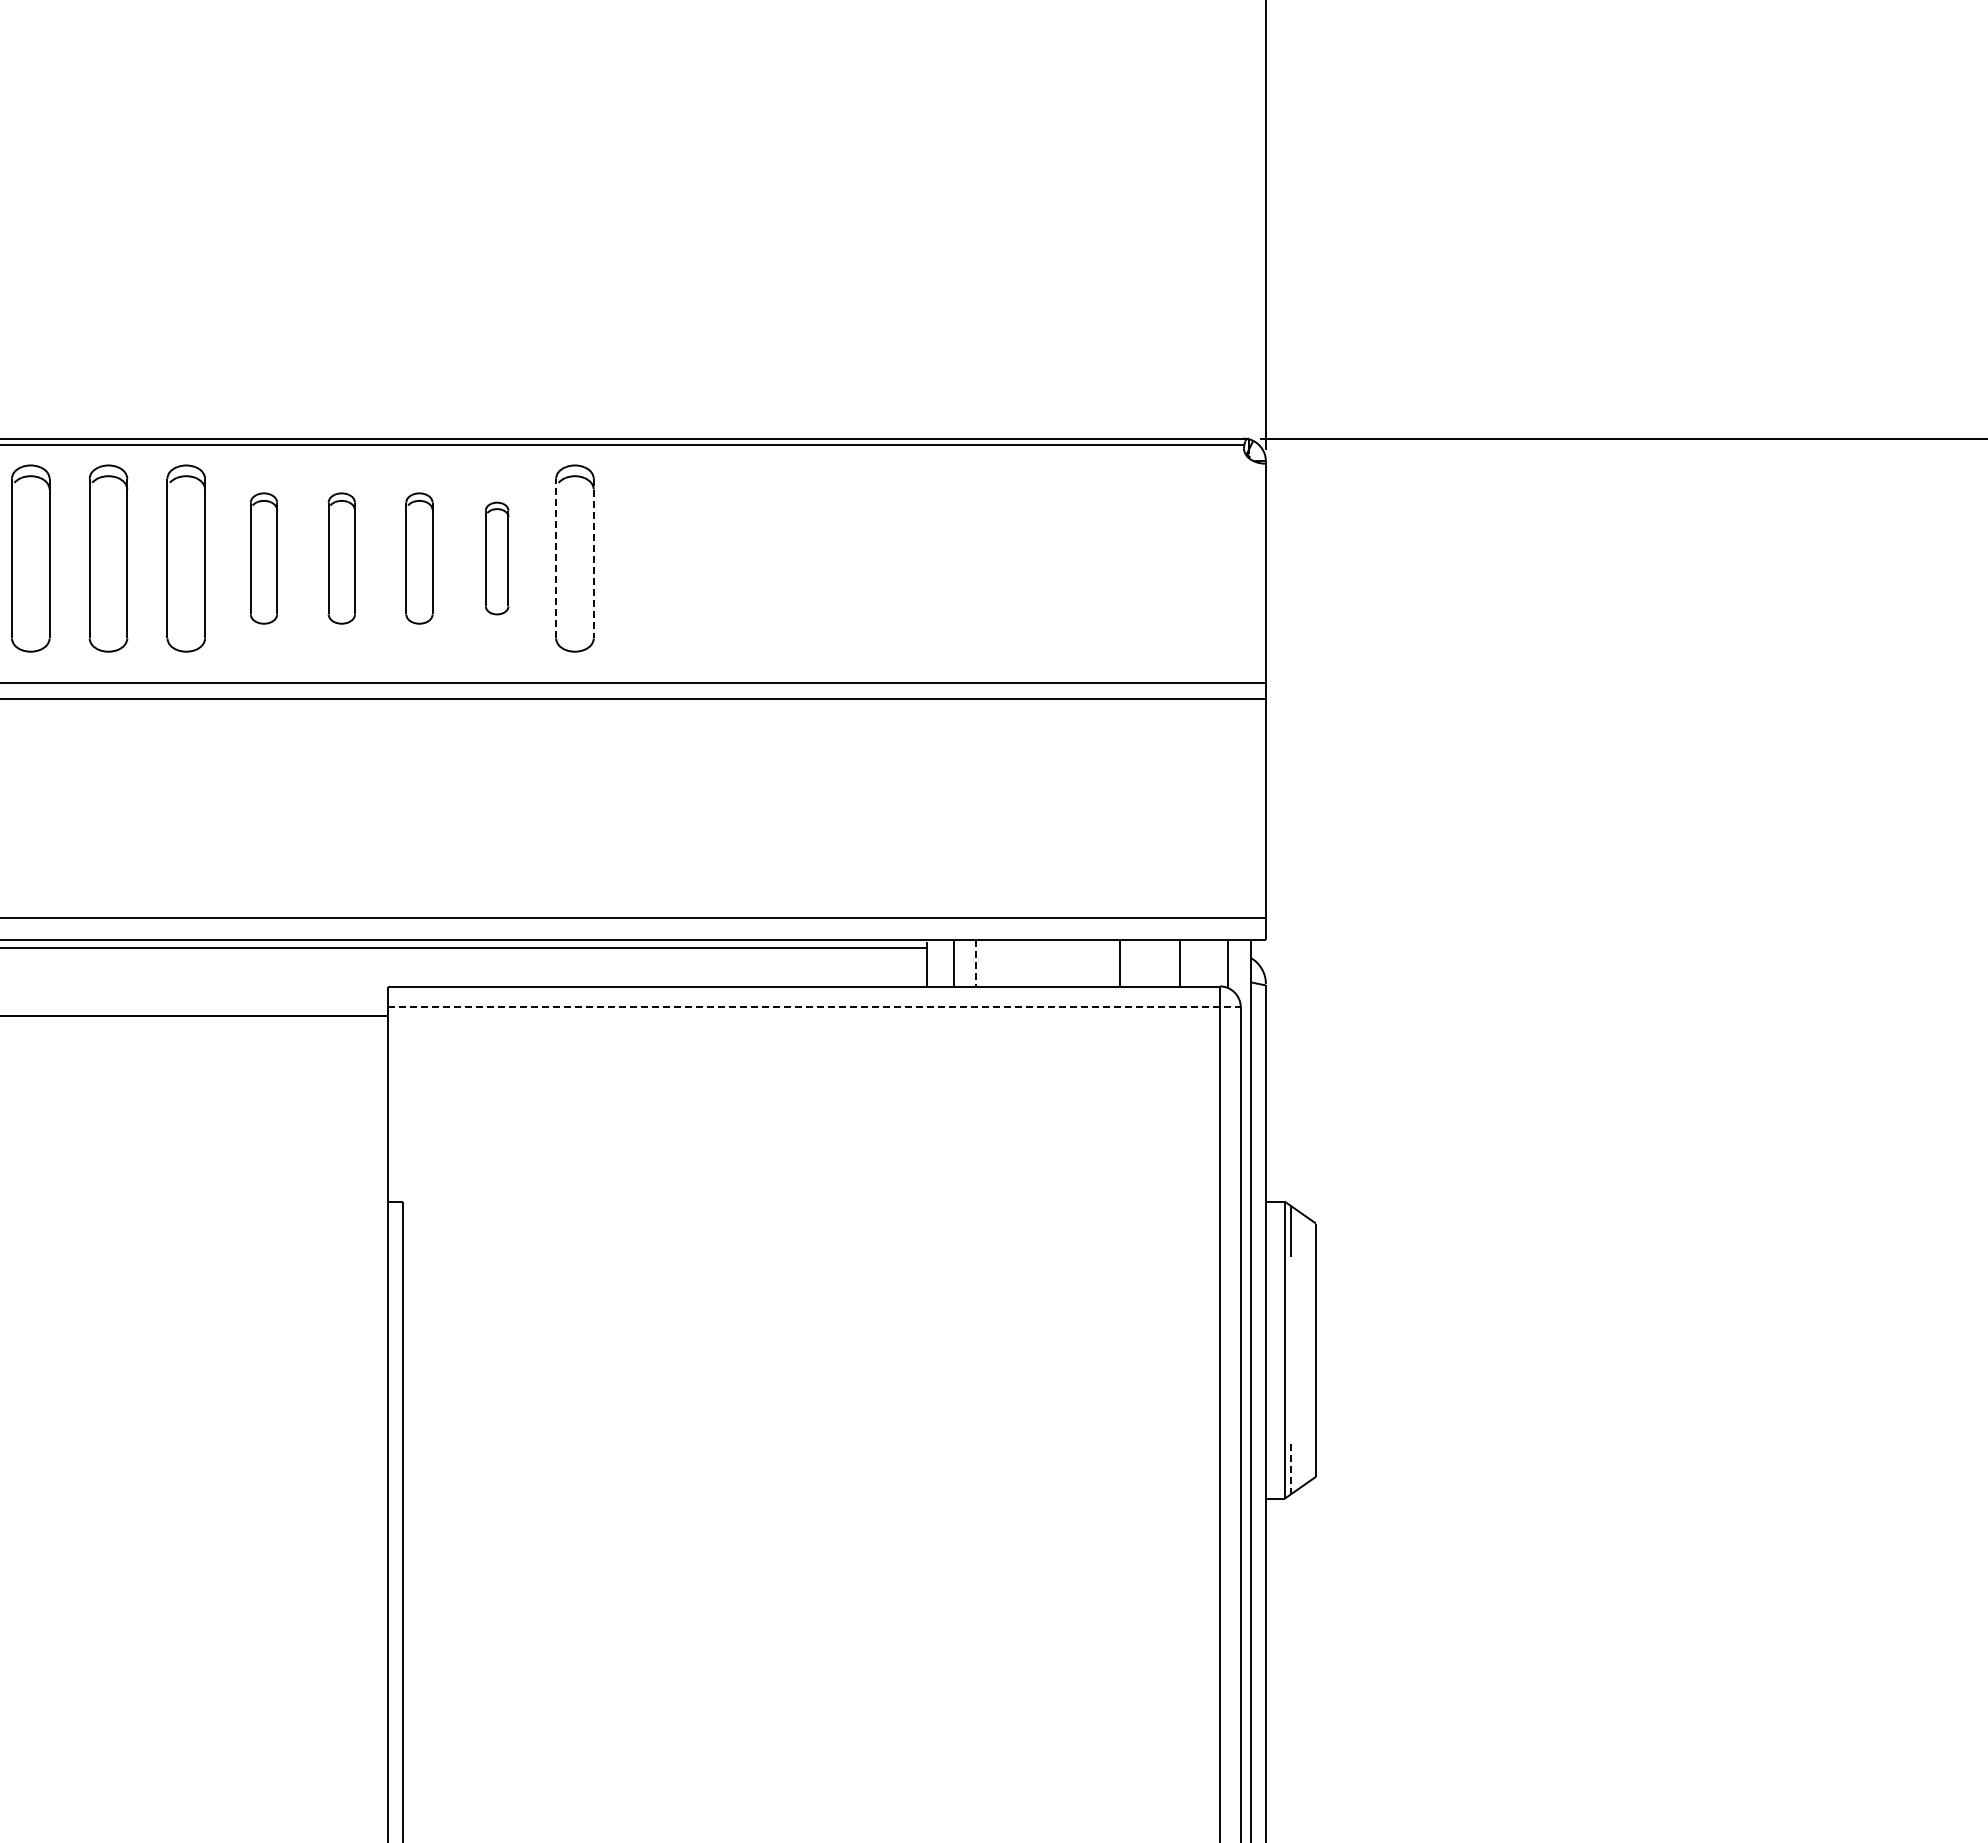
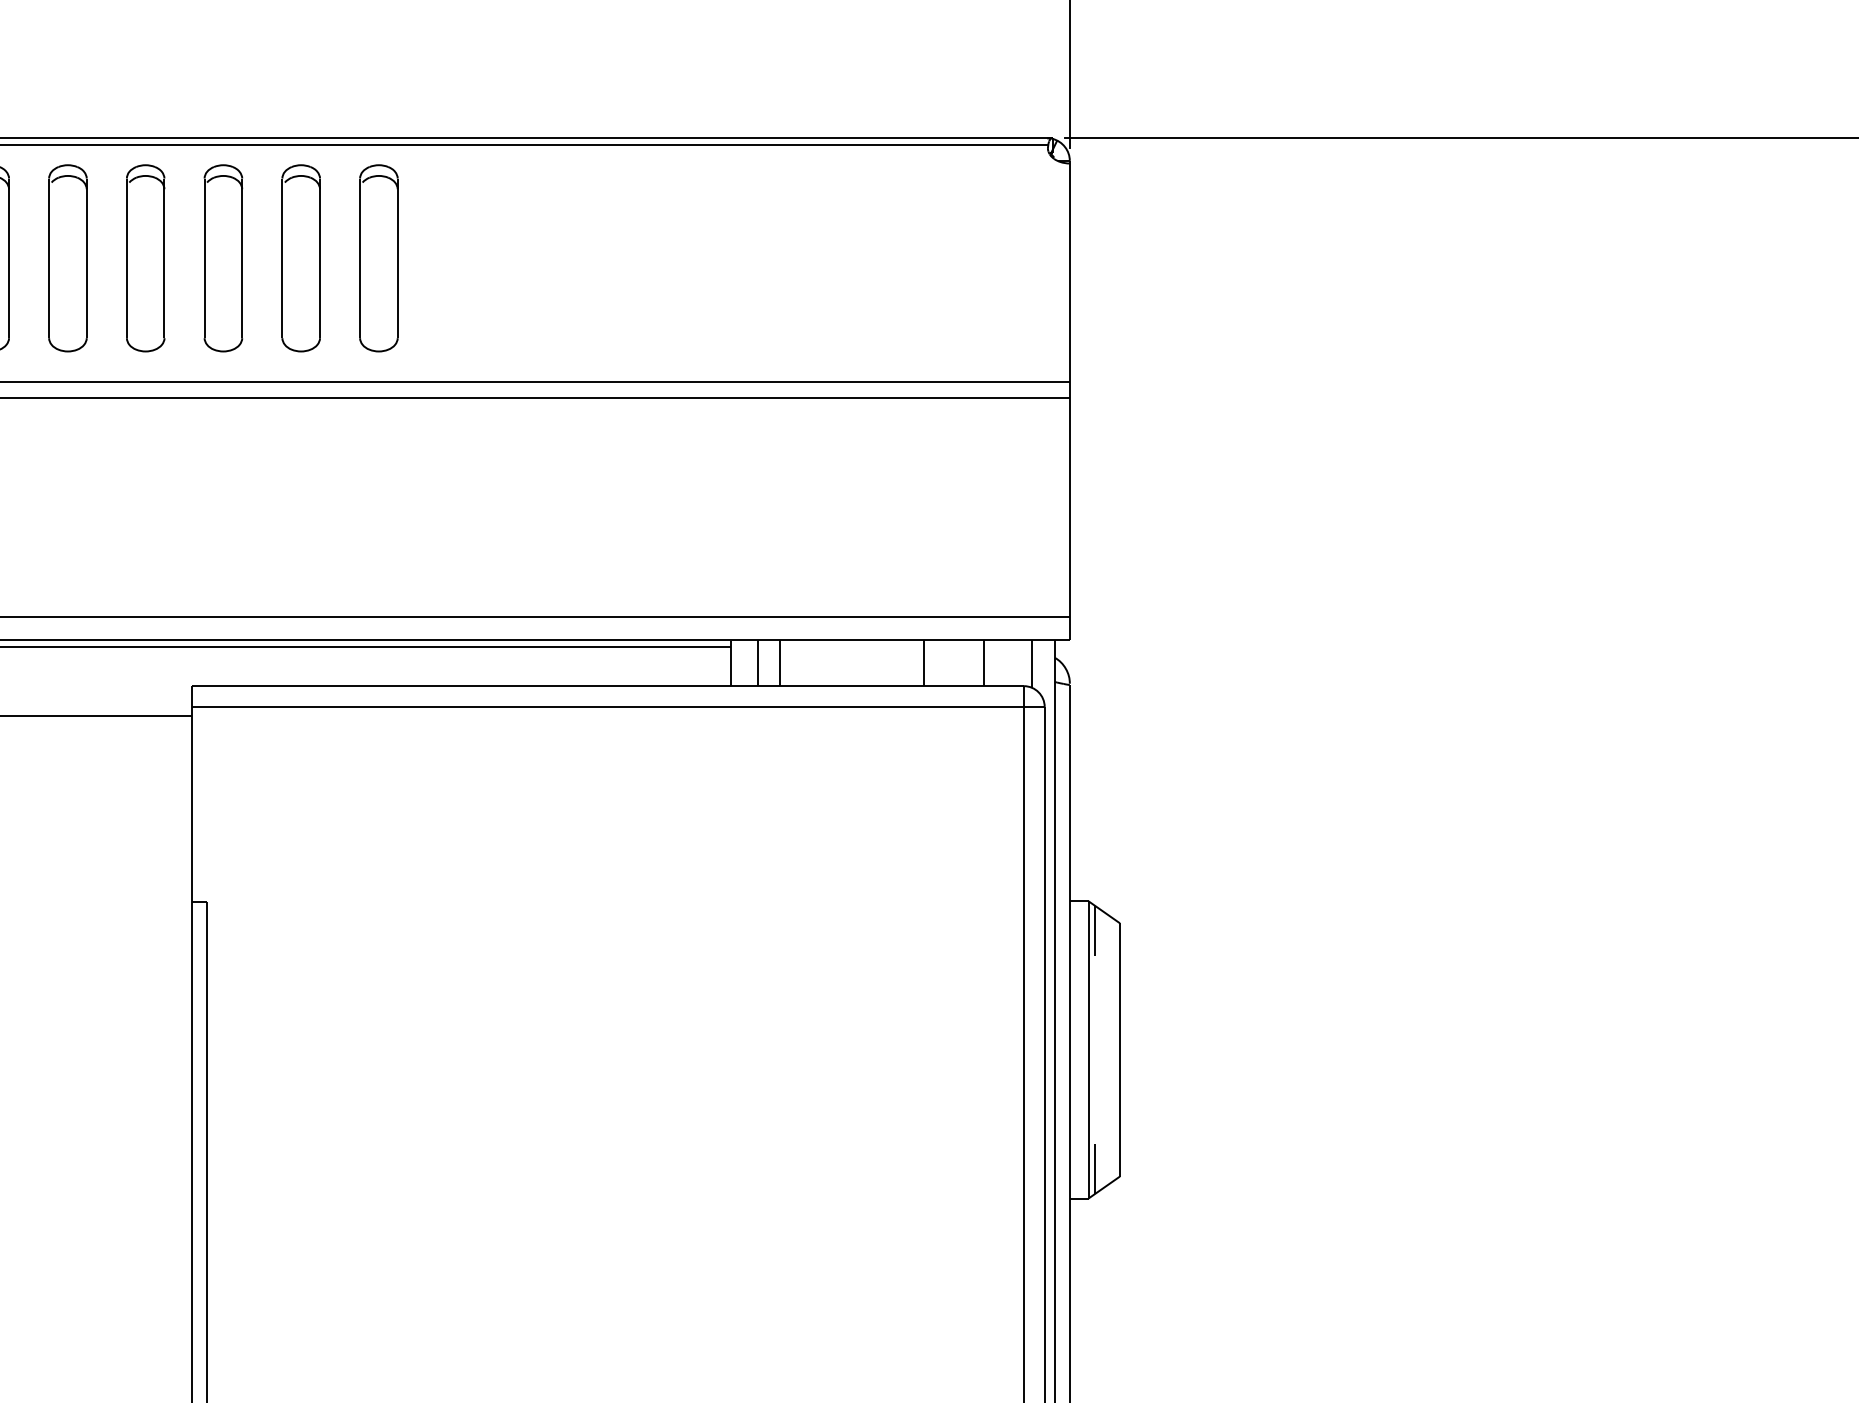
part: (263, 558) -> (67, 258), size x1.43
part: (341, 558) -> (145, 258), size x1.43
part: (419, 558) -> (223, 258), size x1.43
part: (496, 558) -> (300, 258), size x1.67
line: (556, 558) -> (360, 258), dashed -> solid
line: (593, 558) -> (397, 258), dashed -> solid
line: (976, 963) -> (780, 663), dashed -> solid
line: (814, 1007) -> (618, 707), dashed -> solid
line: (1290, 1469) -> (1094, 1169), dashed -> solid

